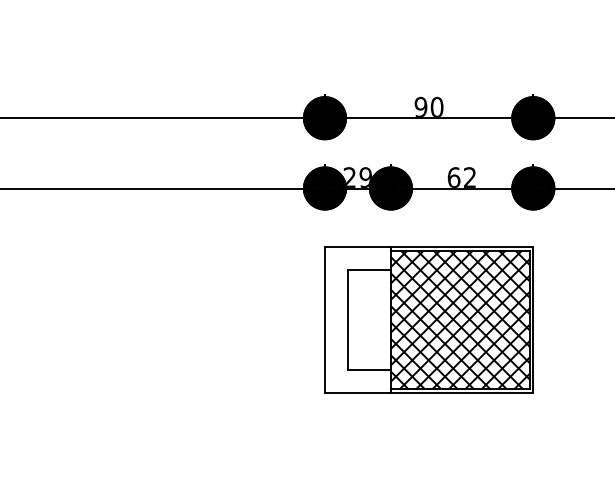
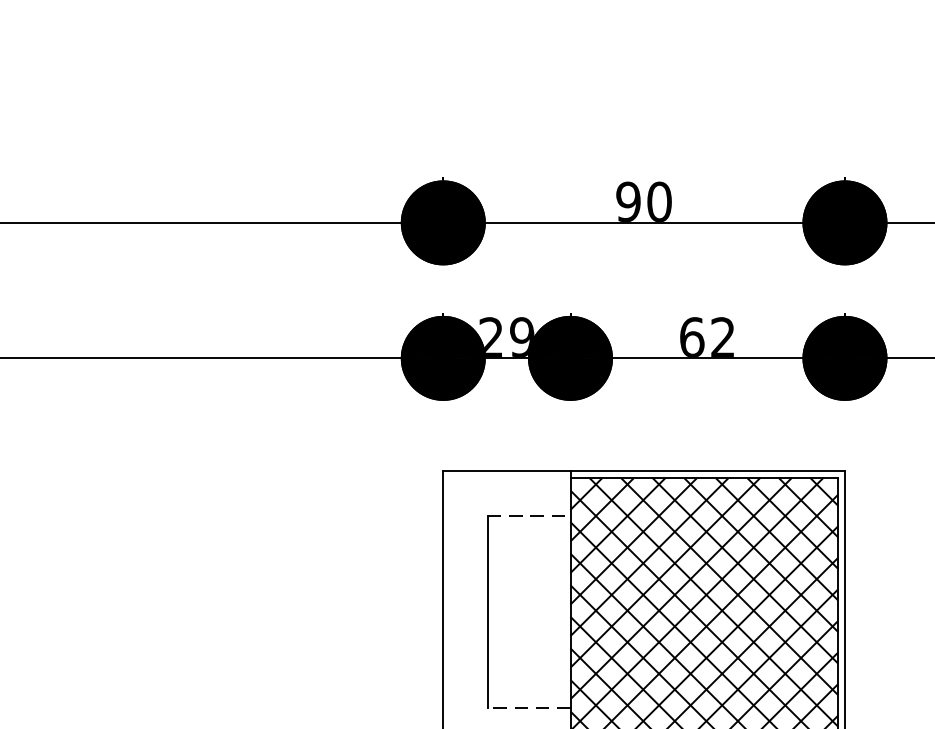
line: (370, 270) -> (531, 516), solid -> dashed
line: (369, 369) -> (529, 707), solid -> dashed

